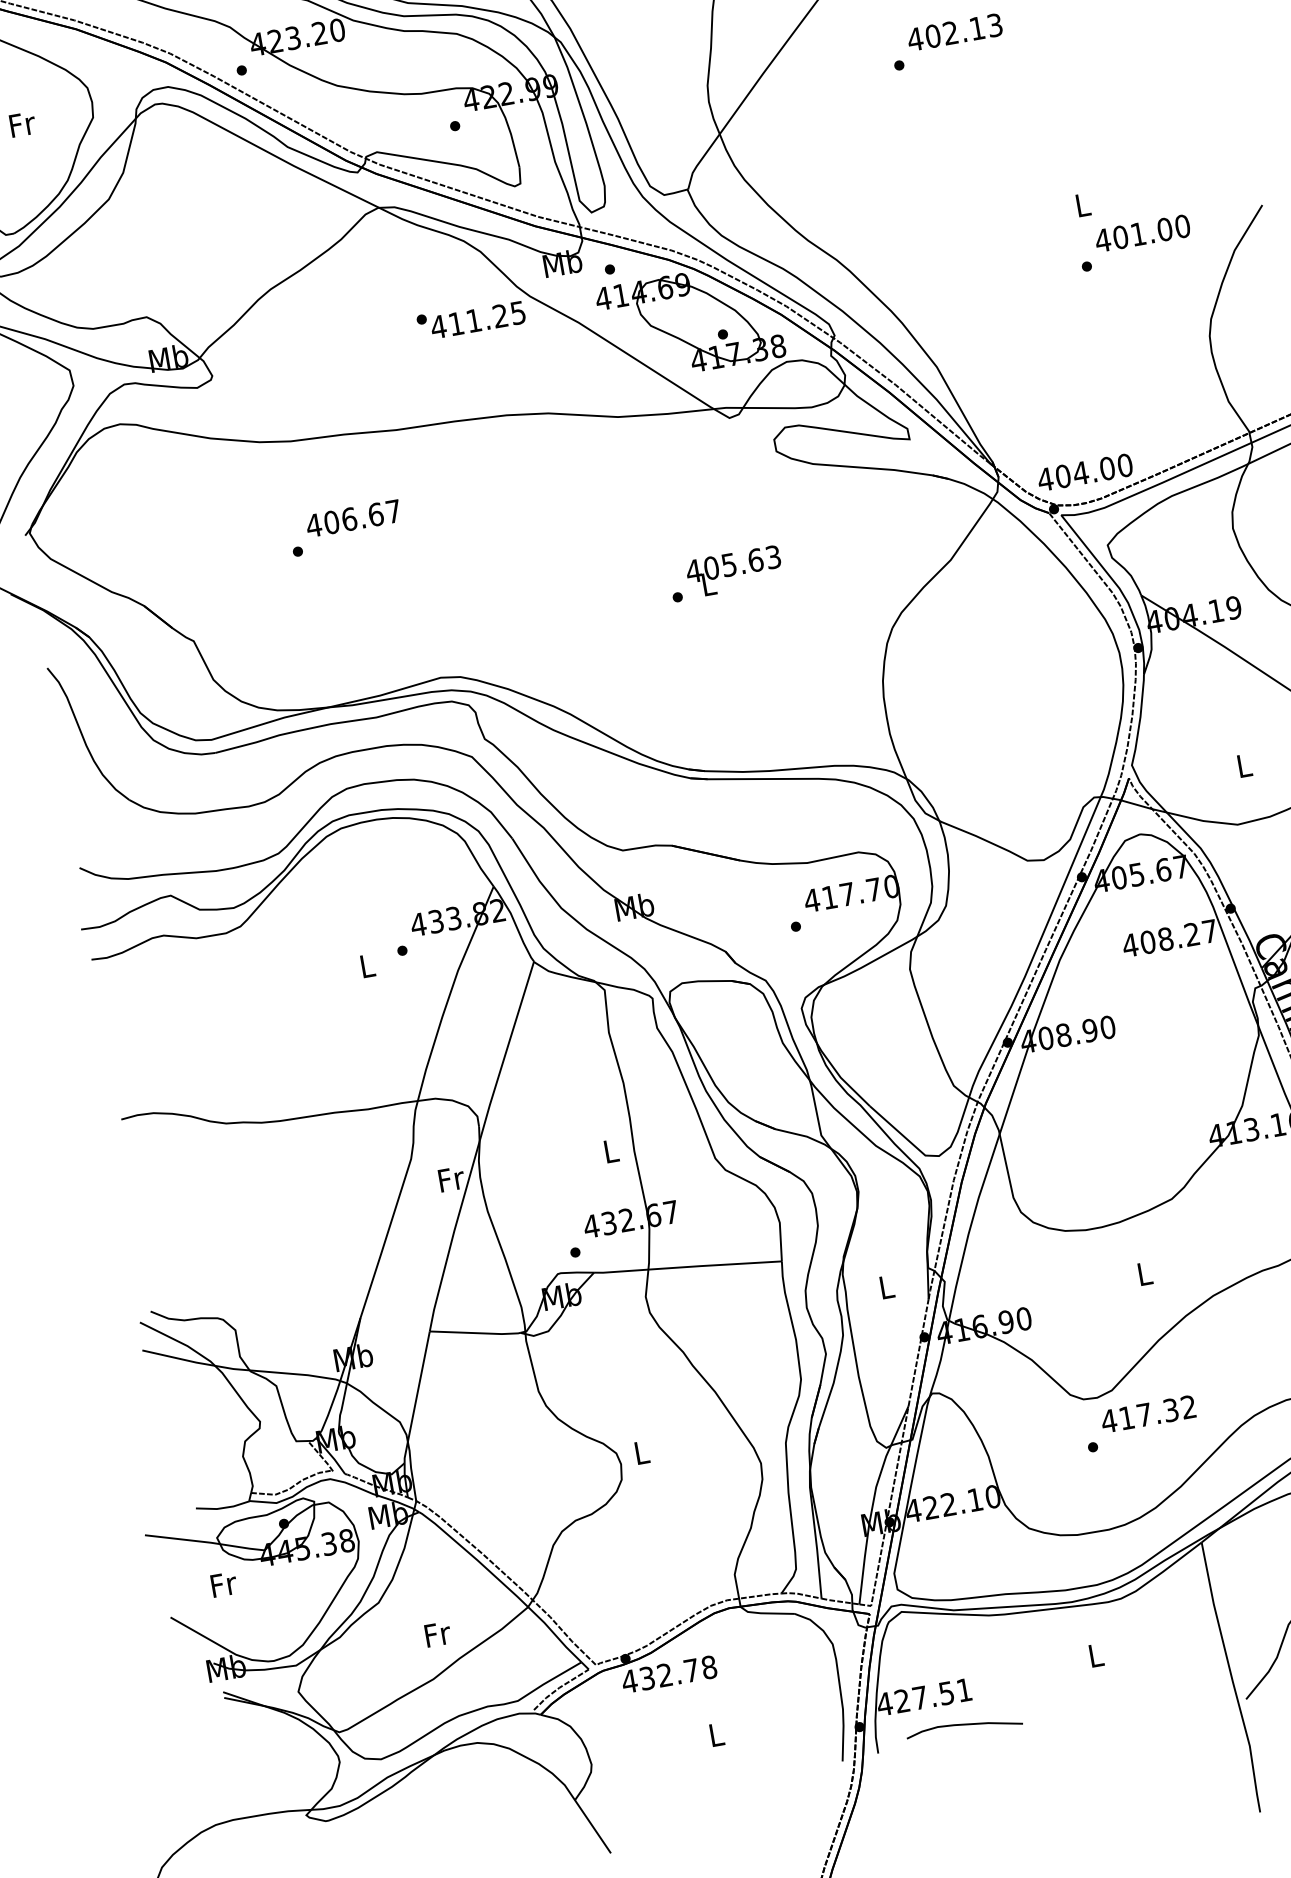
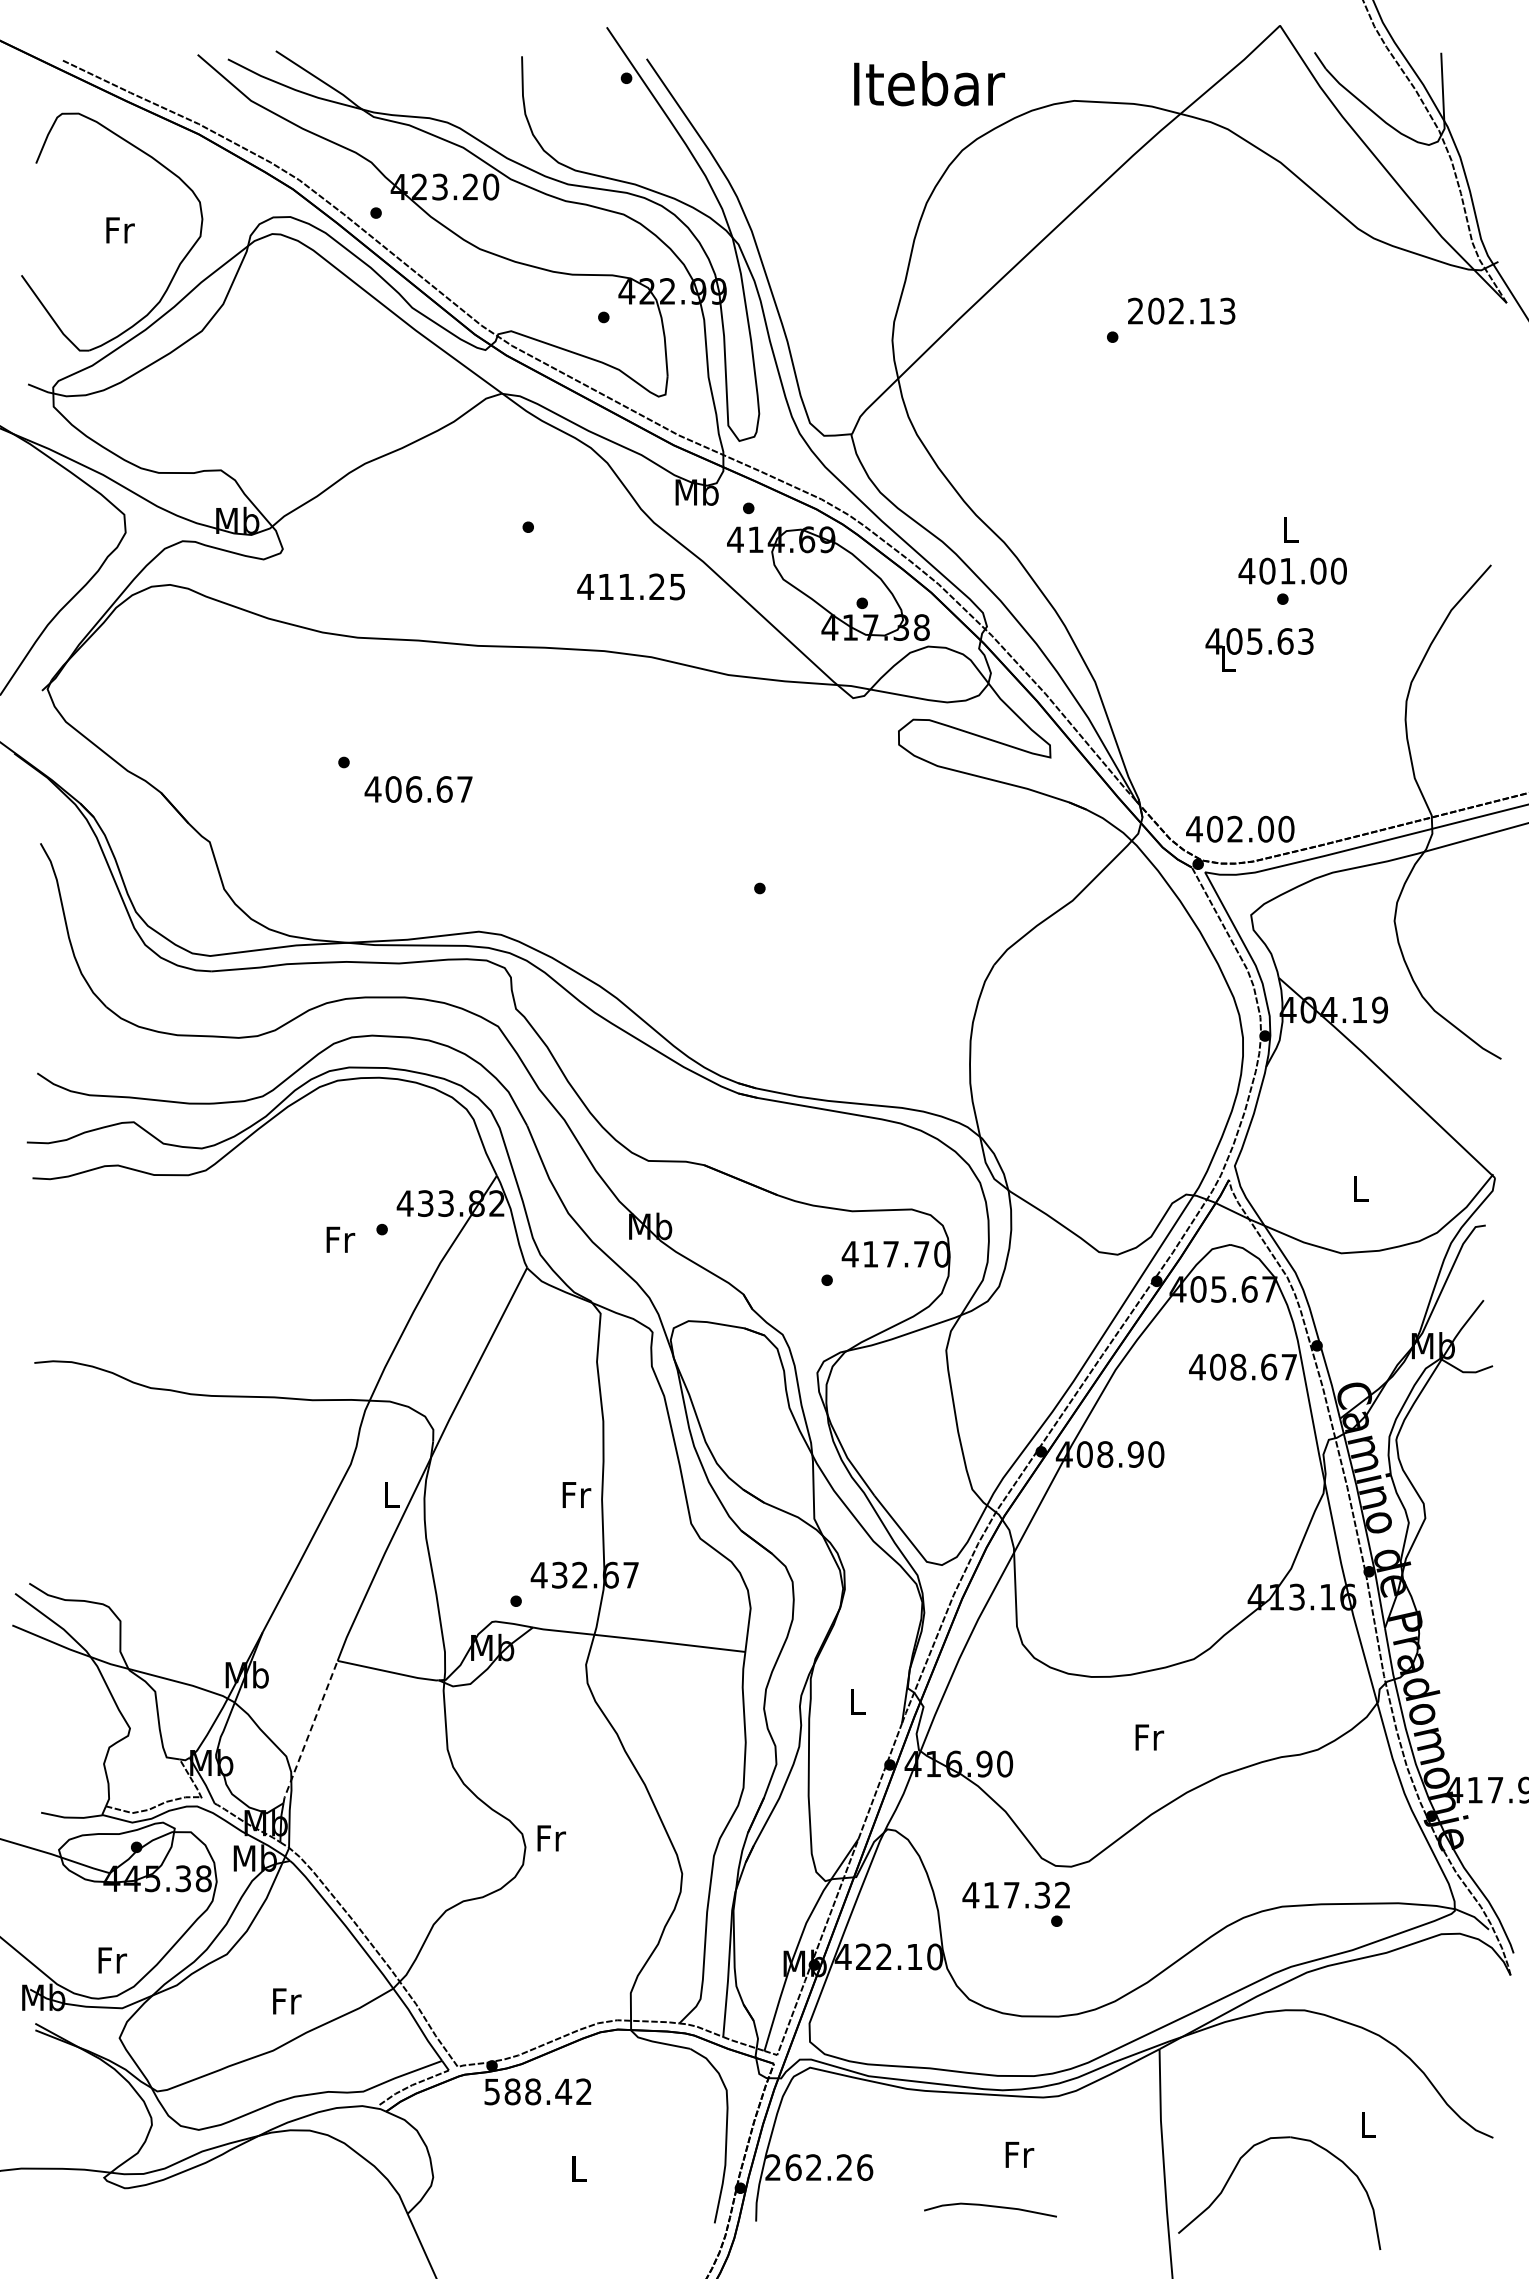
text: (915, 38) -> (1135, 310), 402.13 -> 202.13
text: (1142, 232) -> (1292, 570), moved
text: (477, 319) -> (630, 586), moved
text: (1080, 472) -> (1234, 828), 404.00 -> 402.00
text: (353, 518) -> (418, 789), moved
text: (734, 571) -> (1259, 649), moved
text: (1192, 933) -> (1269, 1366), 408.27 -> 408.67
text: (367, 965) -> (340, 1239), L -> Fr
text: (611, 1150) -> (576, 1494), L -> Fr
text: (451, 1178) -> (392, 1494), Fr -> L
text: (1145, 1273) -> (1149, 1737), L -> Fr
line: (416, 1397) -> (309, 1732), solid -> dashed
text: (1147, 1413) -> (1015, 1894), moved
text: (642, 1452) -> (551, 1838), L -> Fr
text: (224, 1584) -> (112, 1960), moved
text: (1096, 1655) -> (1019, 2154), L -> Fr
text: (668, 1674) -> (537, 2091), 432.78 -> 588.42
text: (924, 1697) -> (818, 2167), 427.51 -> 262.26
curve: (965, 1725) -> (992, 2207), moved

